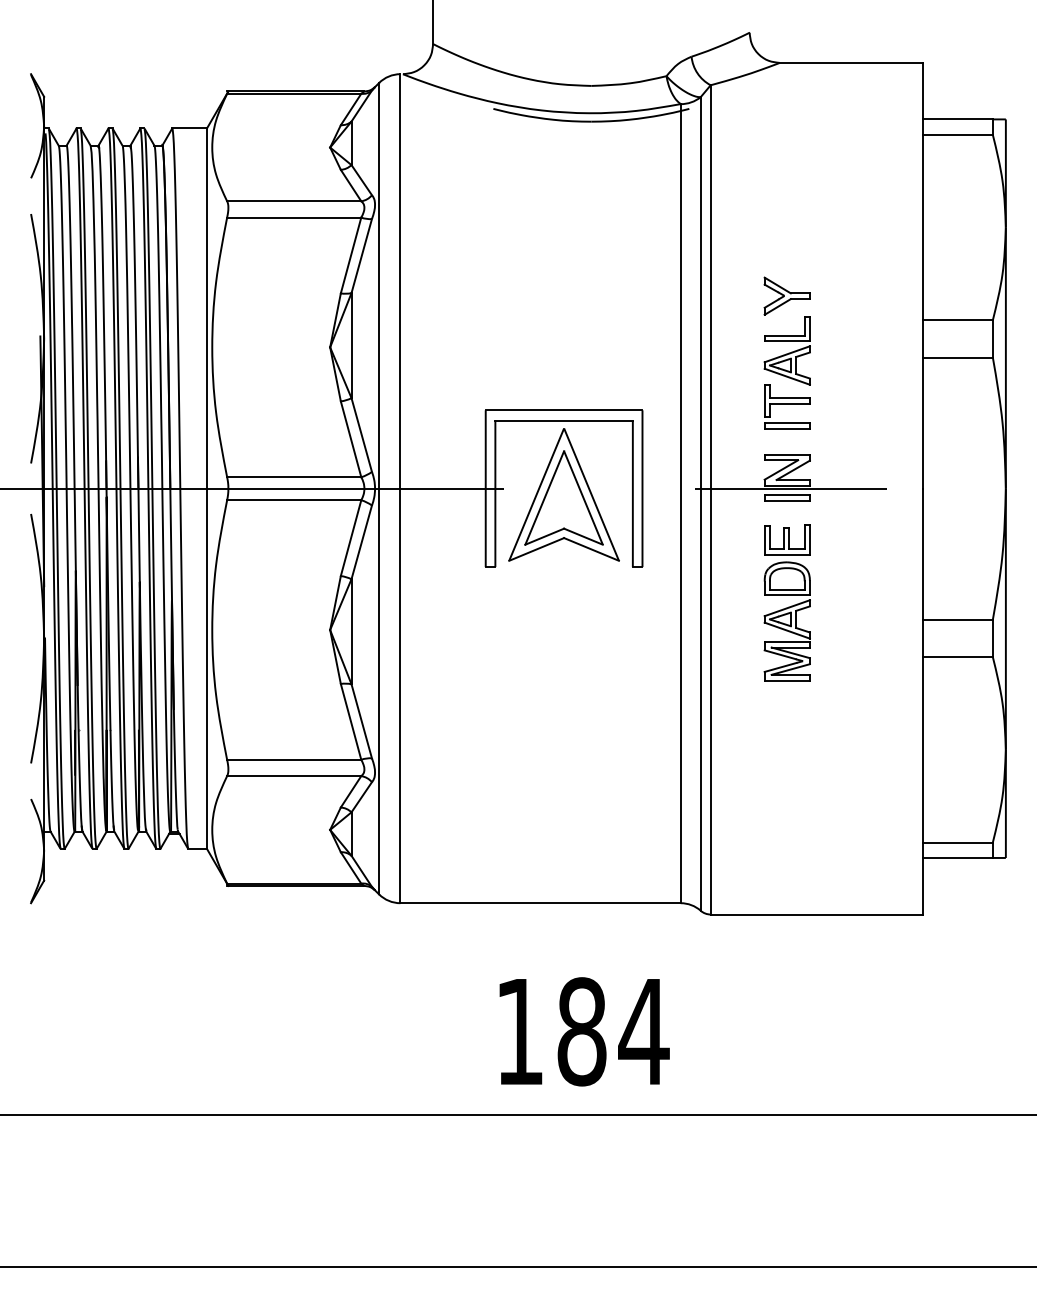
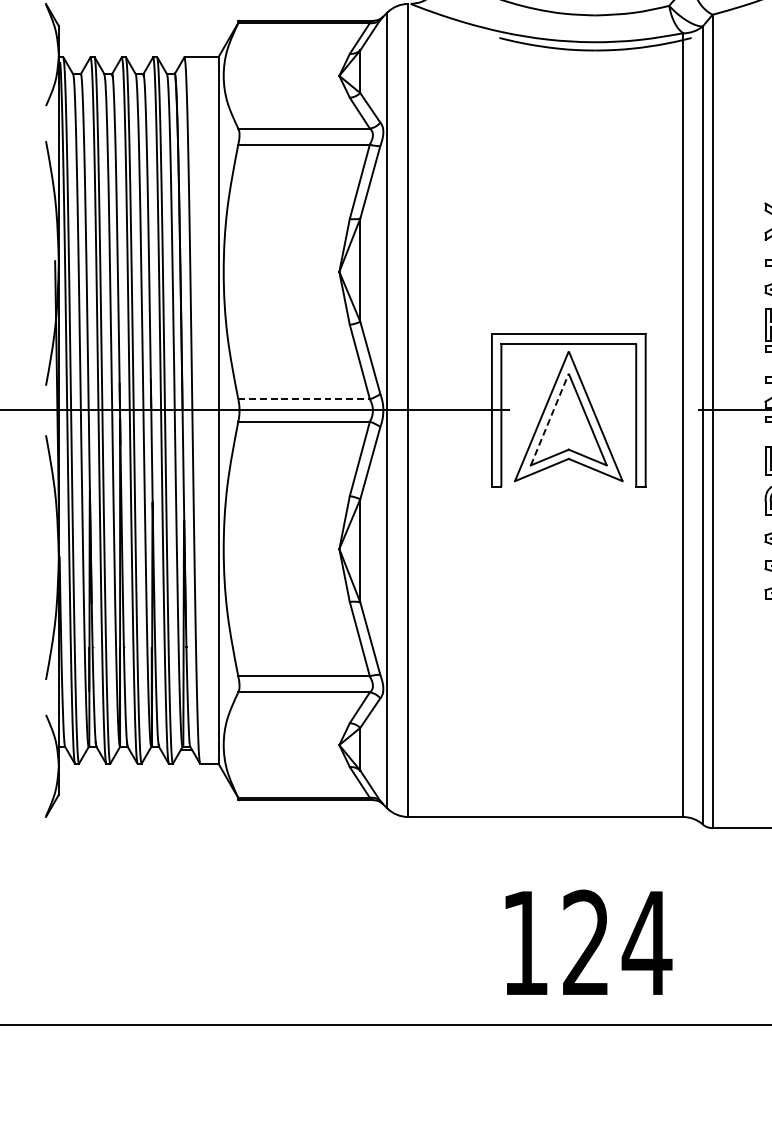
line: (294, 477) -> (304, 399), solid -> dashed
line: (544, 497) -> (549, 419), solid -> dashed
text: (581, 1031) -> (585, 942), 184 -> 124

